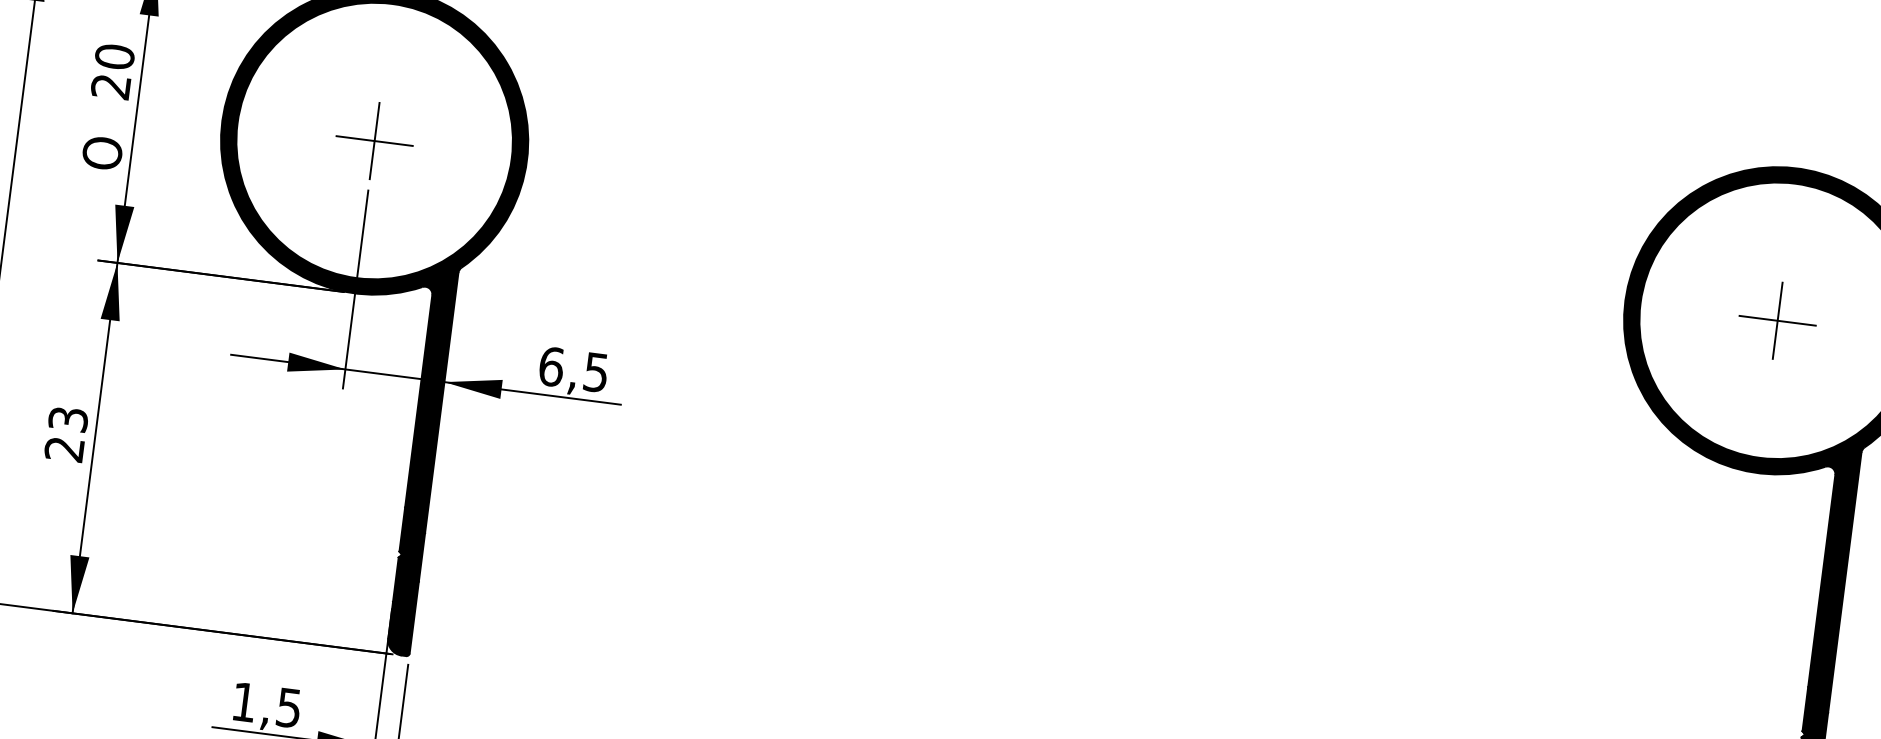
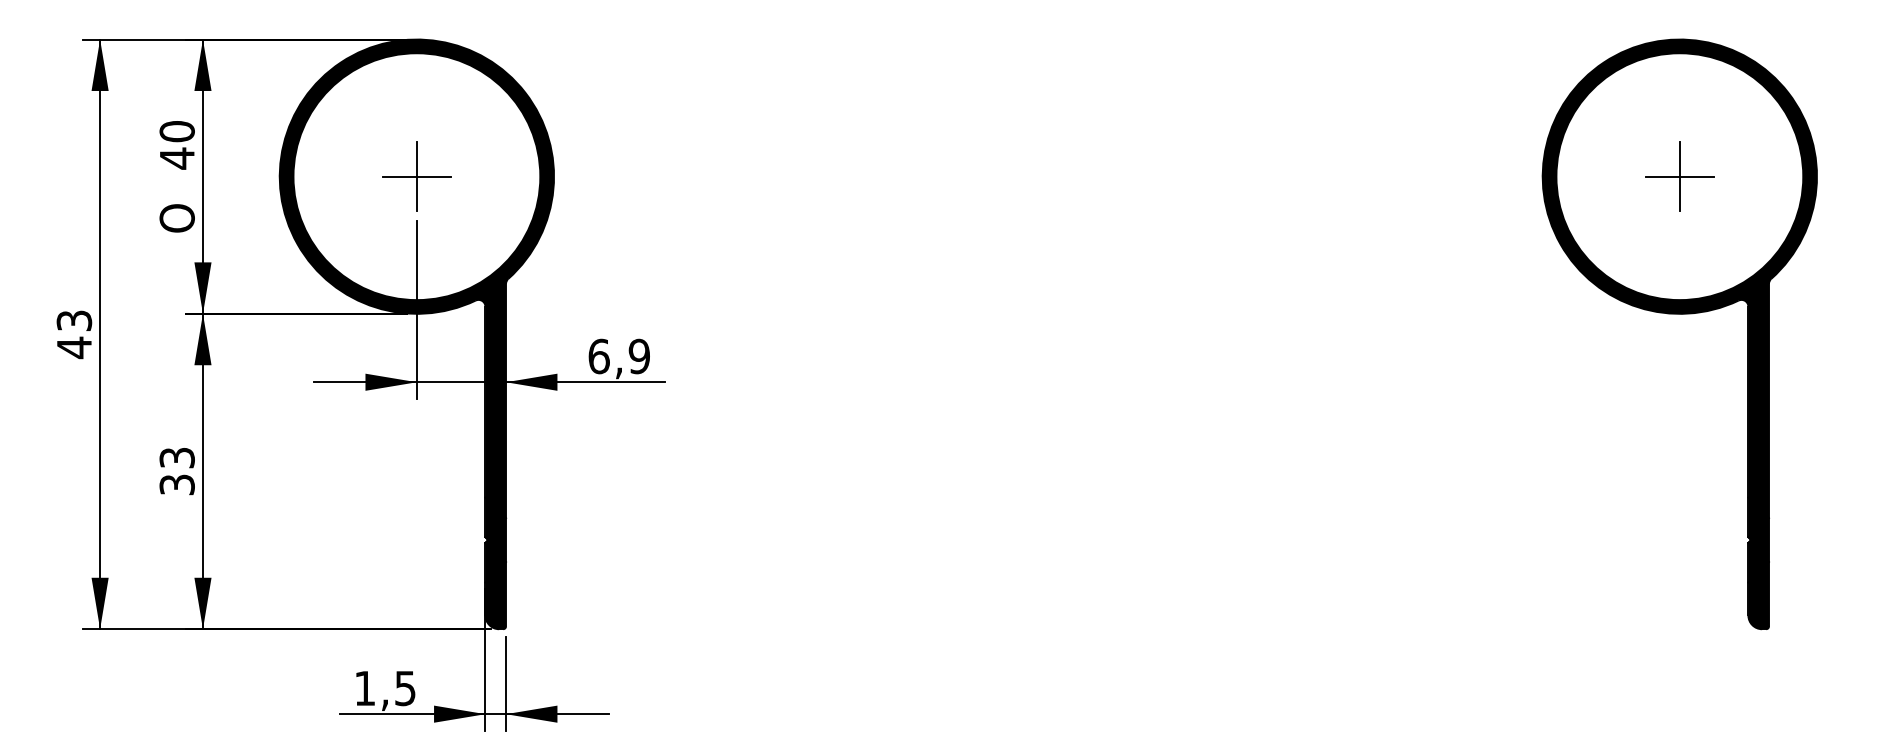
text: (110, 86) -> (176, 158), 20 -> 40
text: (595, 372) -> (638, 356), 6,5 -> 6,9
text: (63, 448) -> (176, 484), 23 -> 33

